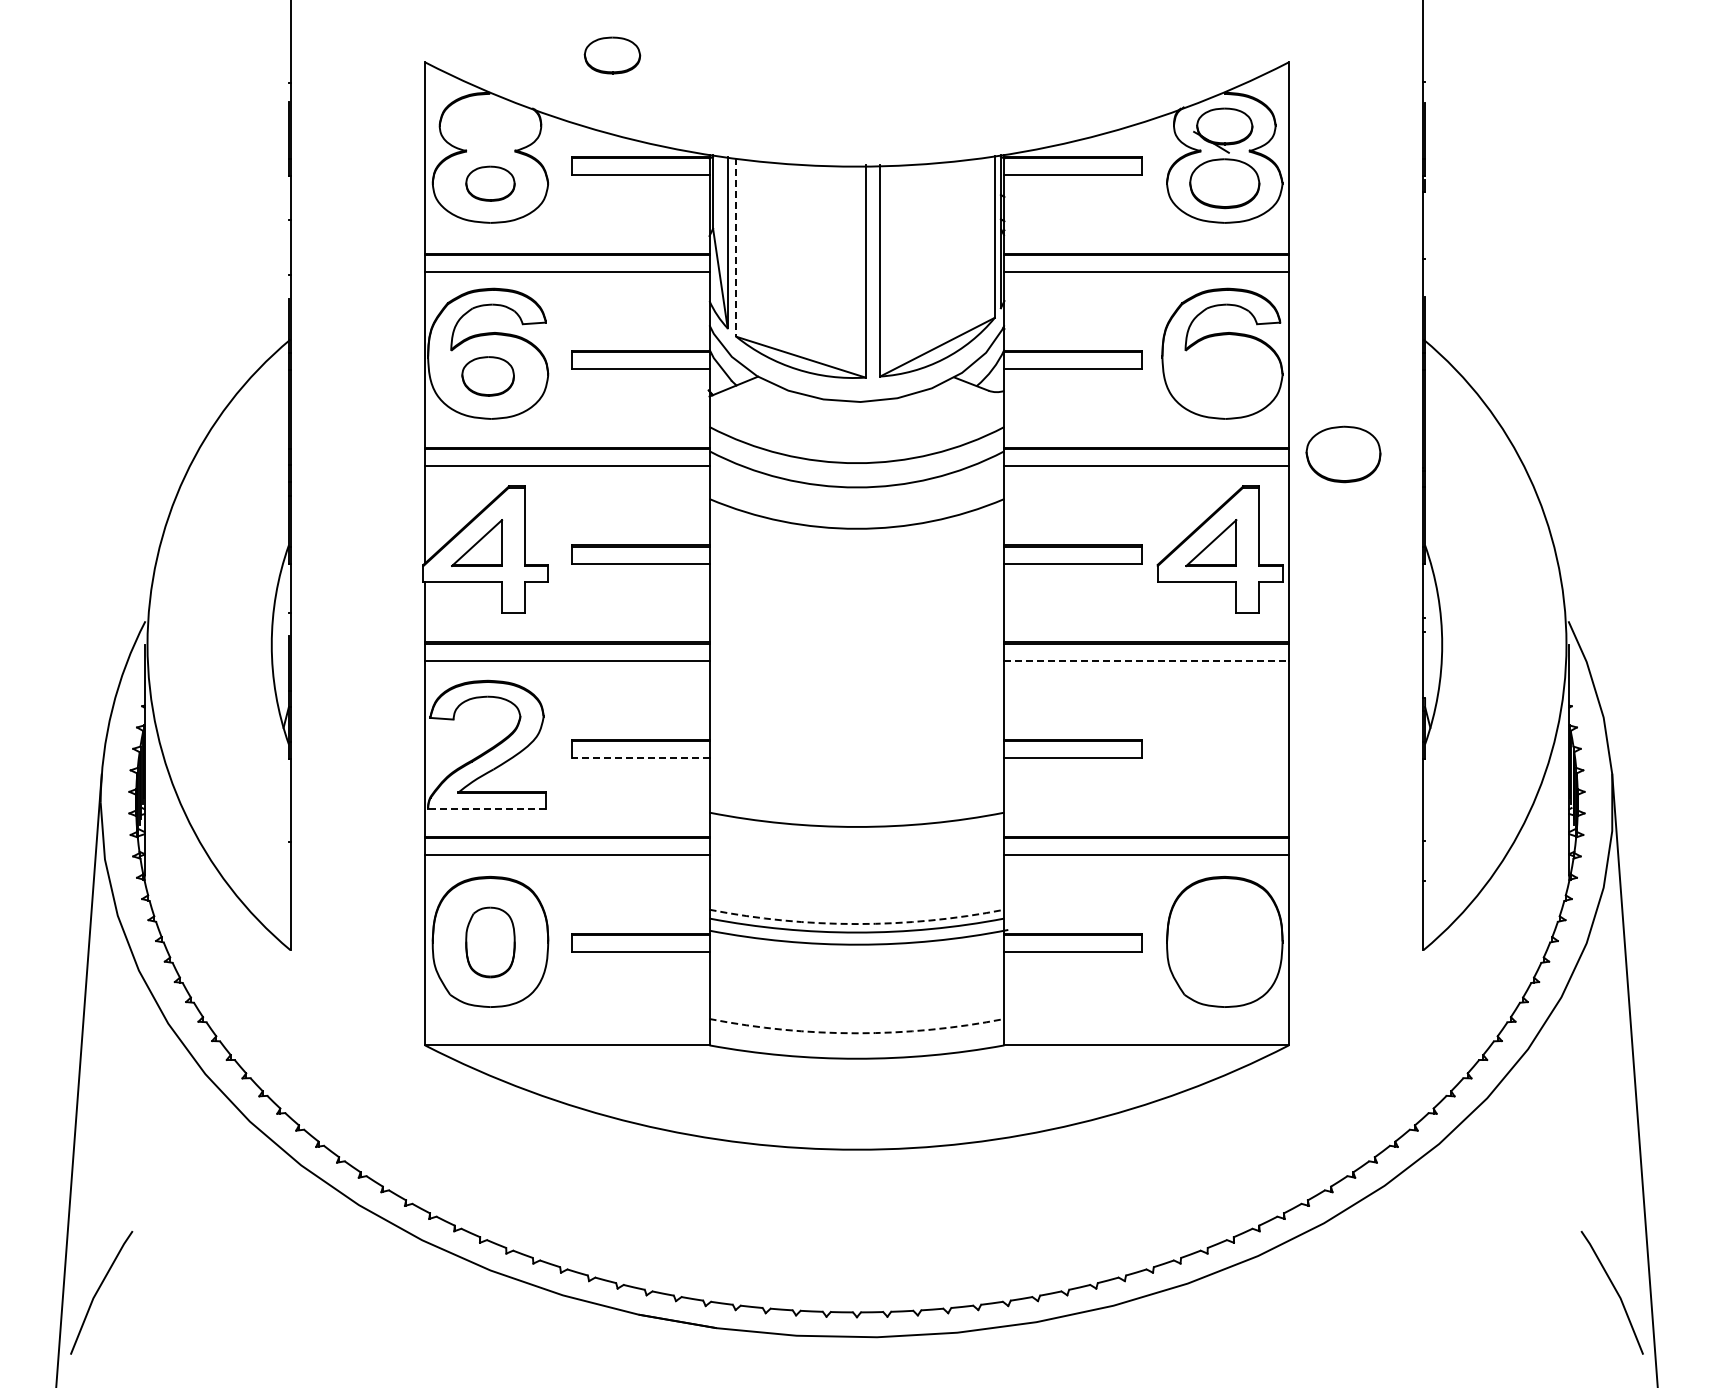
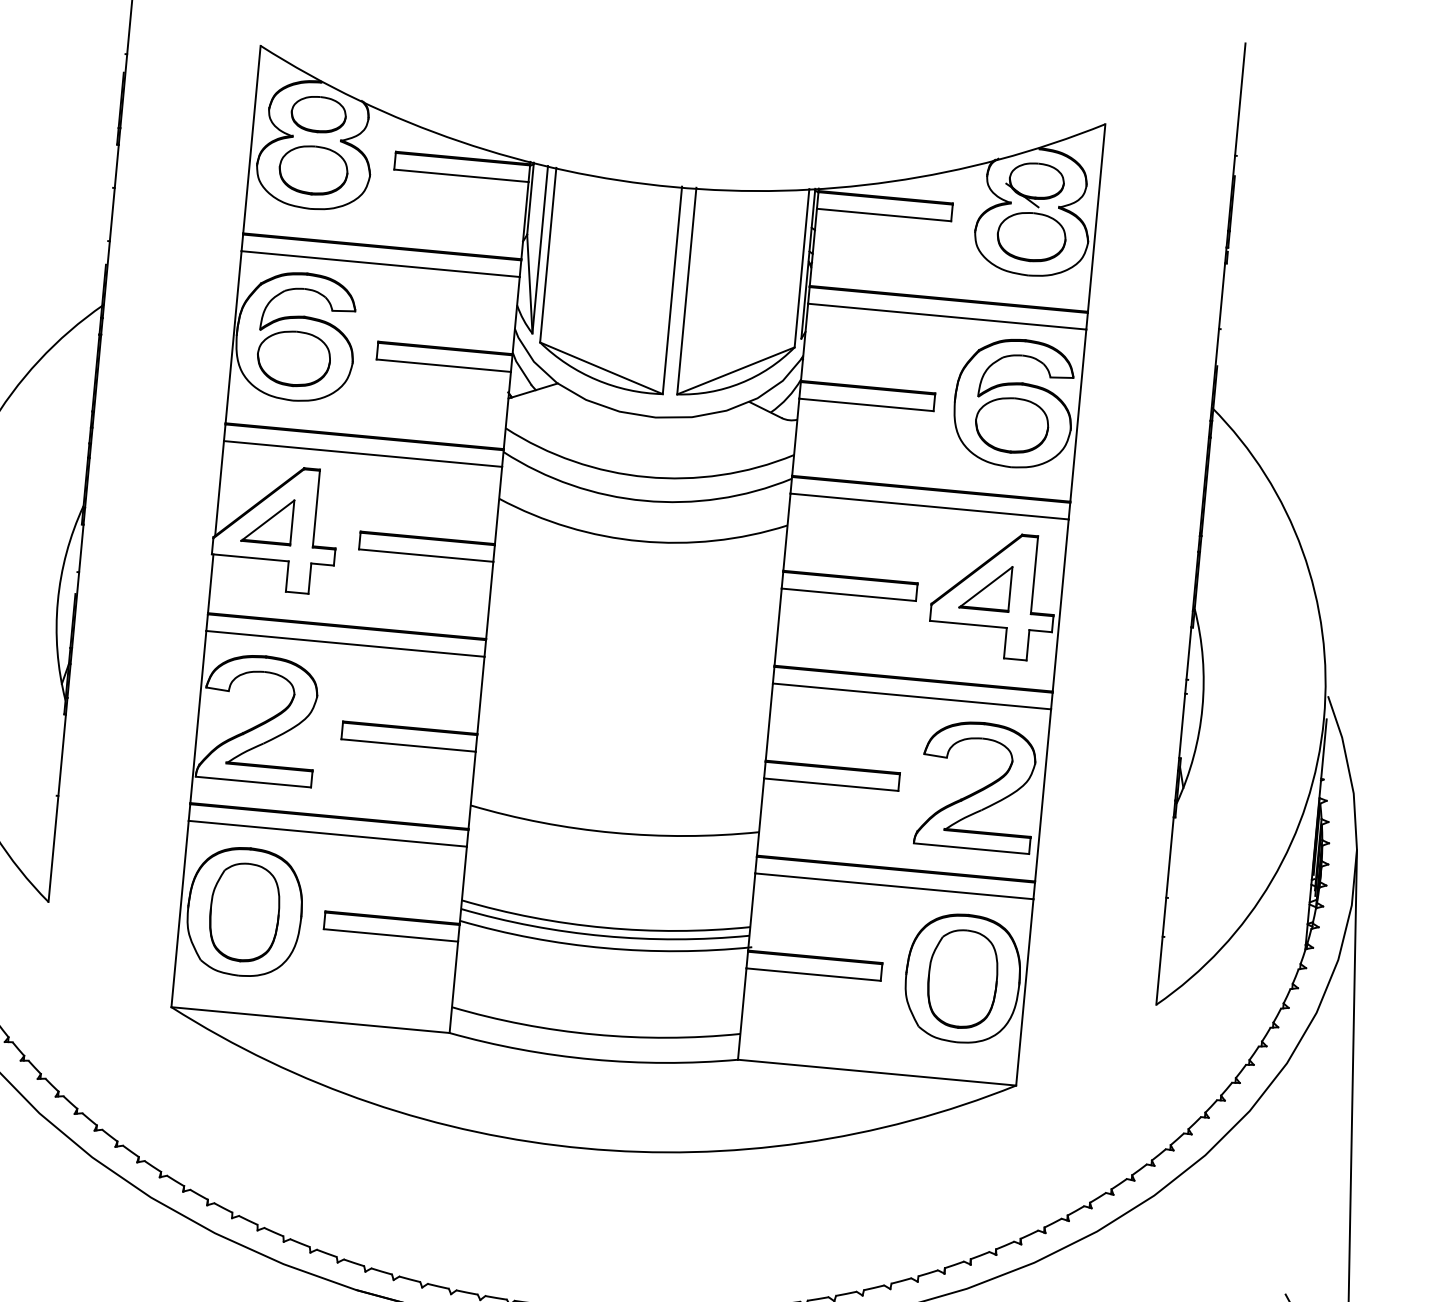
part: (612, 55) -> (318, 114), moved
part: (490, 183) -> (313, 170), size x1.43
line: (736, 247) -> (548, 255), dashed -> solid
part: (487, 376) -> (293, 358), size x1.43
part: (1343, 454) -> (1011, 425), moved
line: (1147, 660) -> (912, 696), dashed -> solid
part: (1220, 744) -> (976, 785), added
line: (640, 757) -> (408, 745), dashed -> solid
line: (487, 809) -> (253, 782), dashed -> solid
arc: (856, 924) -> (604, 928), dashed -> solid
part: (490, 942) -> (244, 912), size x1.43
part: (1224, 942) -> (962, 979), added
arc: (856, 1033) -> (594, 1034), dashed -> solid

